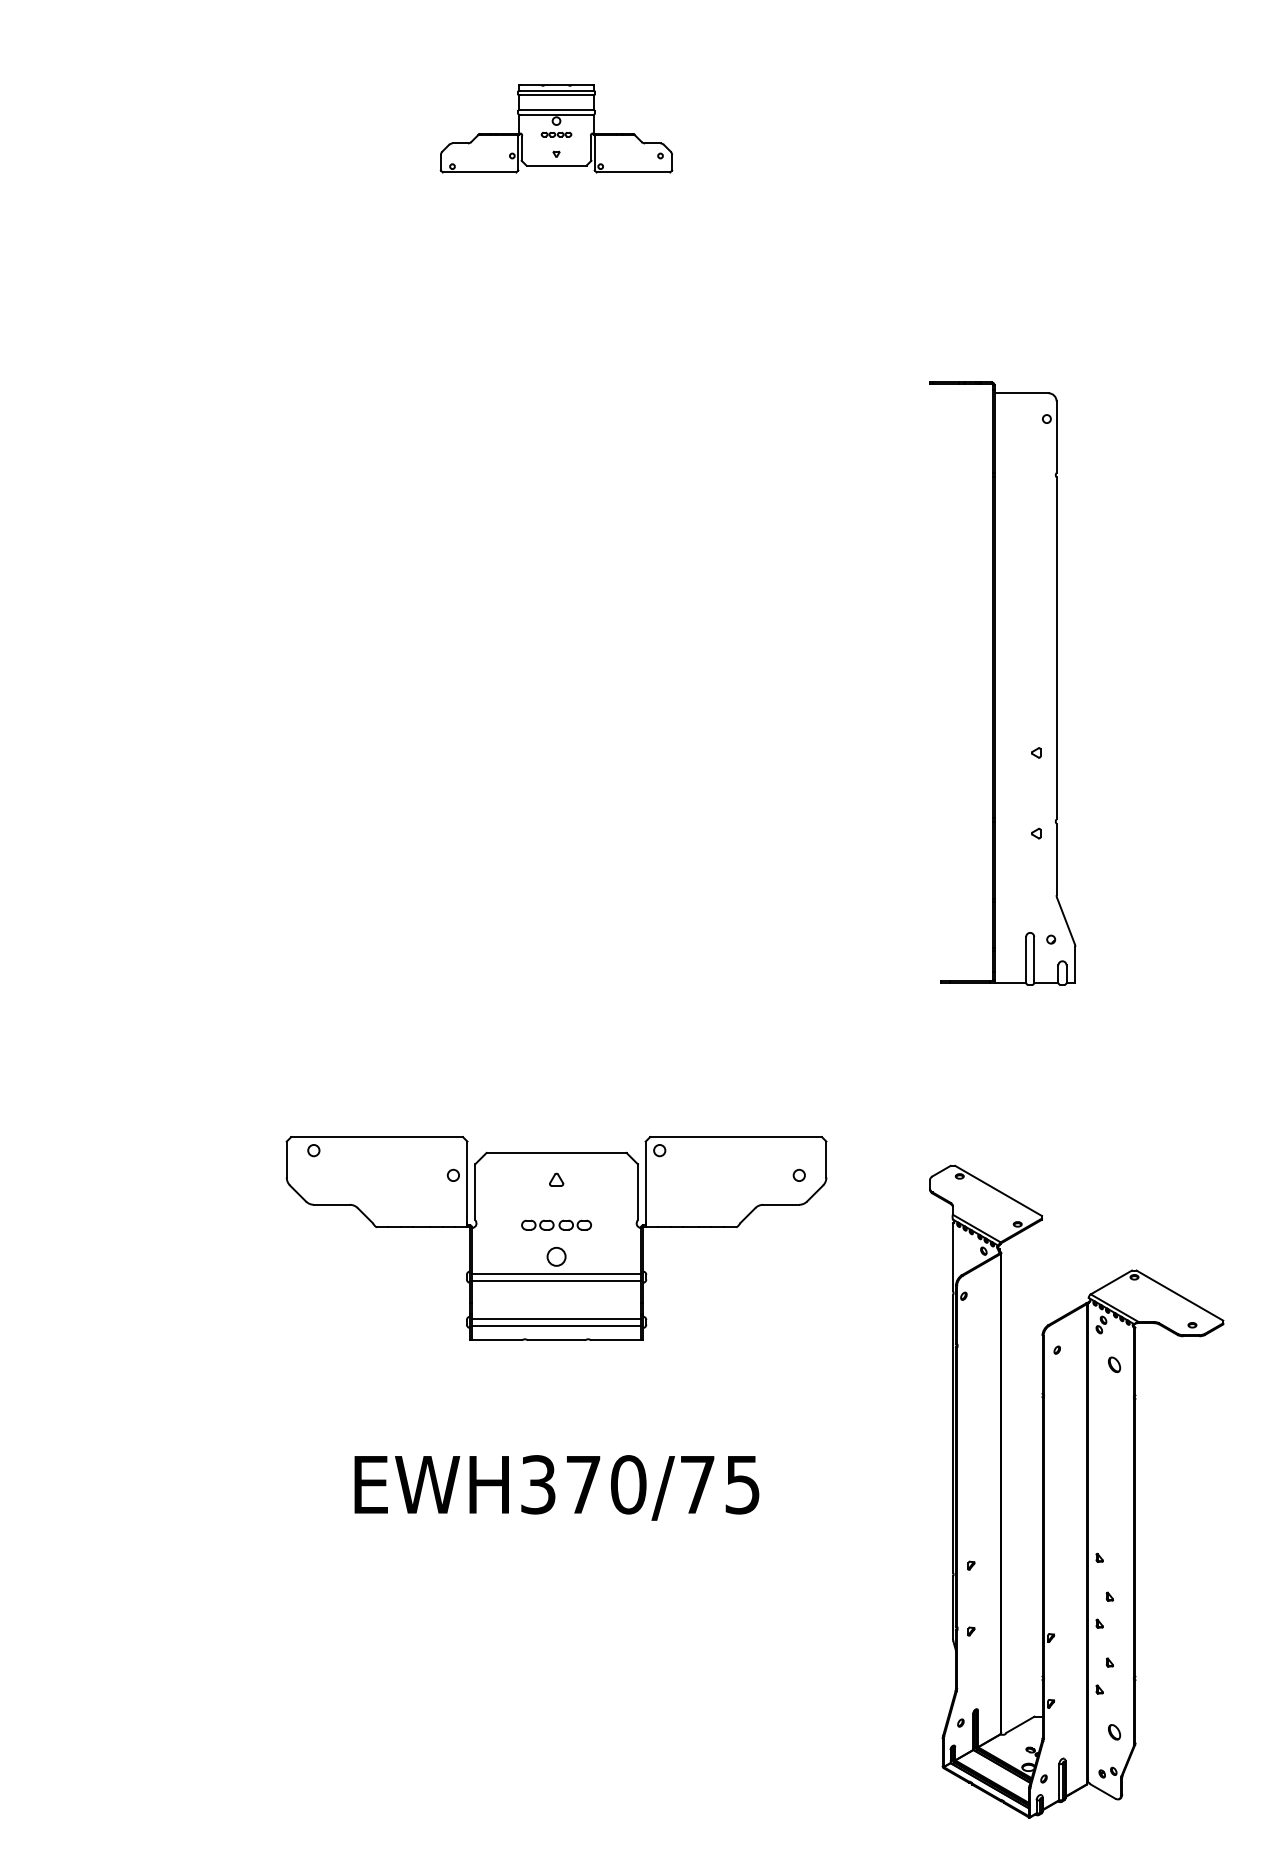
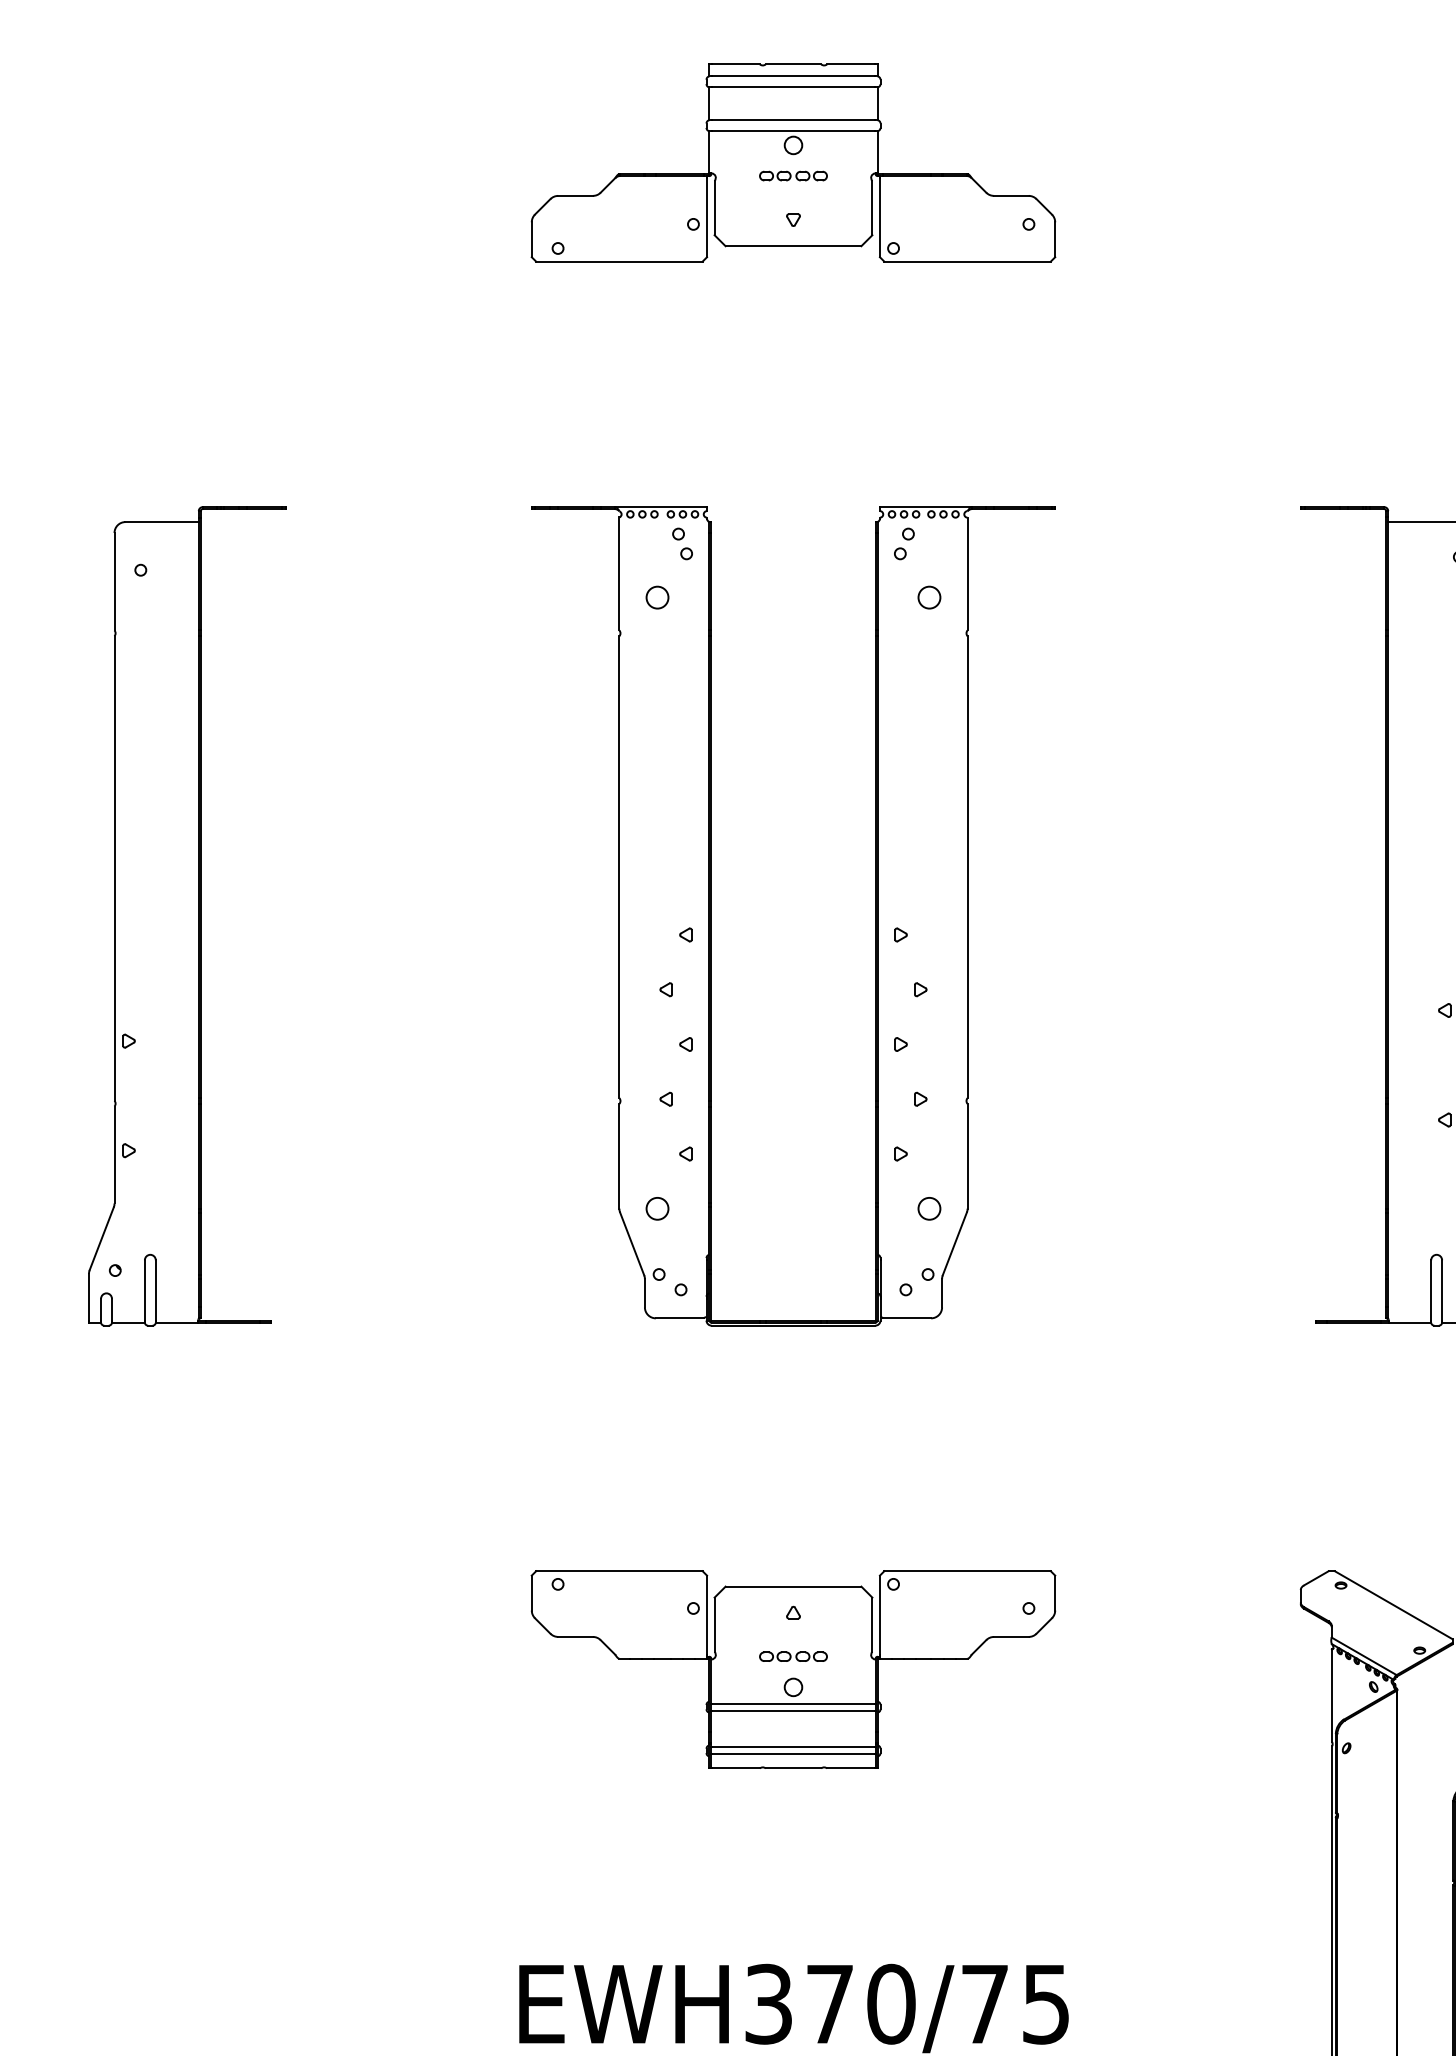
part: (556, 128) -> (793, 162), size x1.67
part: (109, 683) -> (186, 916), added
part: (496, 683) -> (711, 916), added
part: (556, 1237) -> (793, 1668), size x0.71

